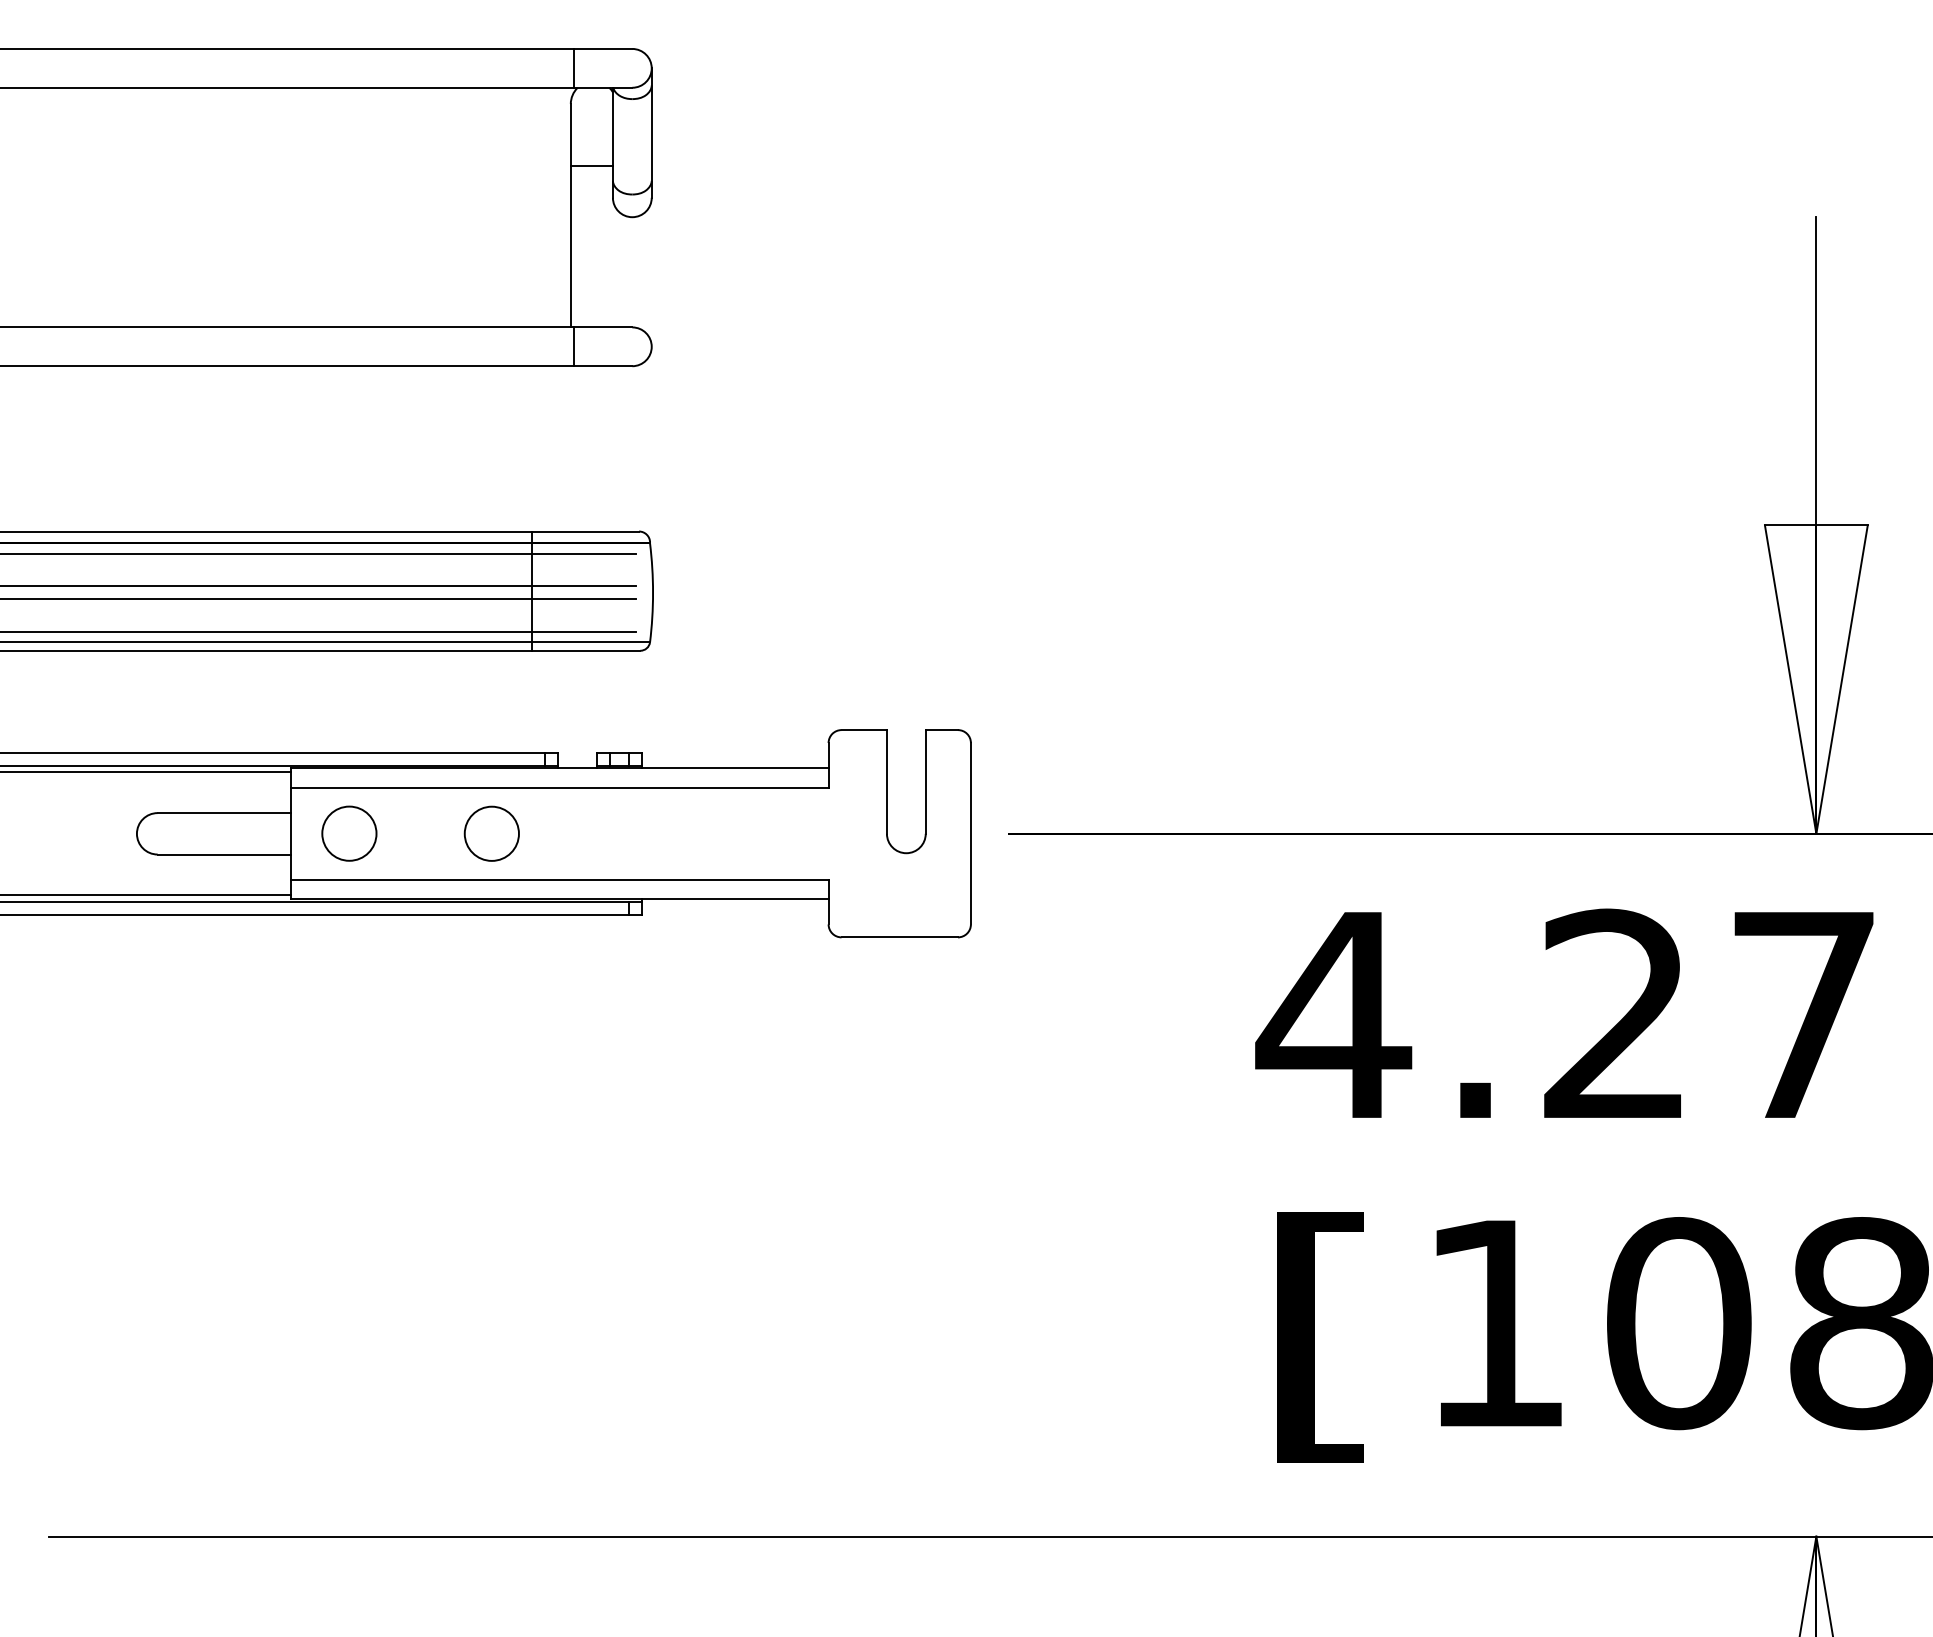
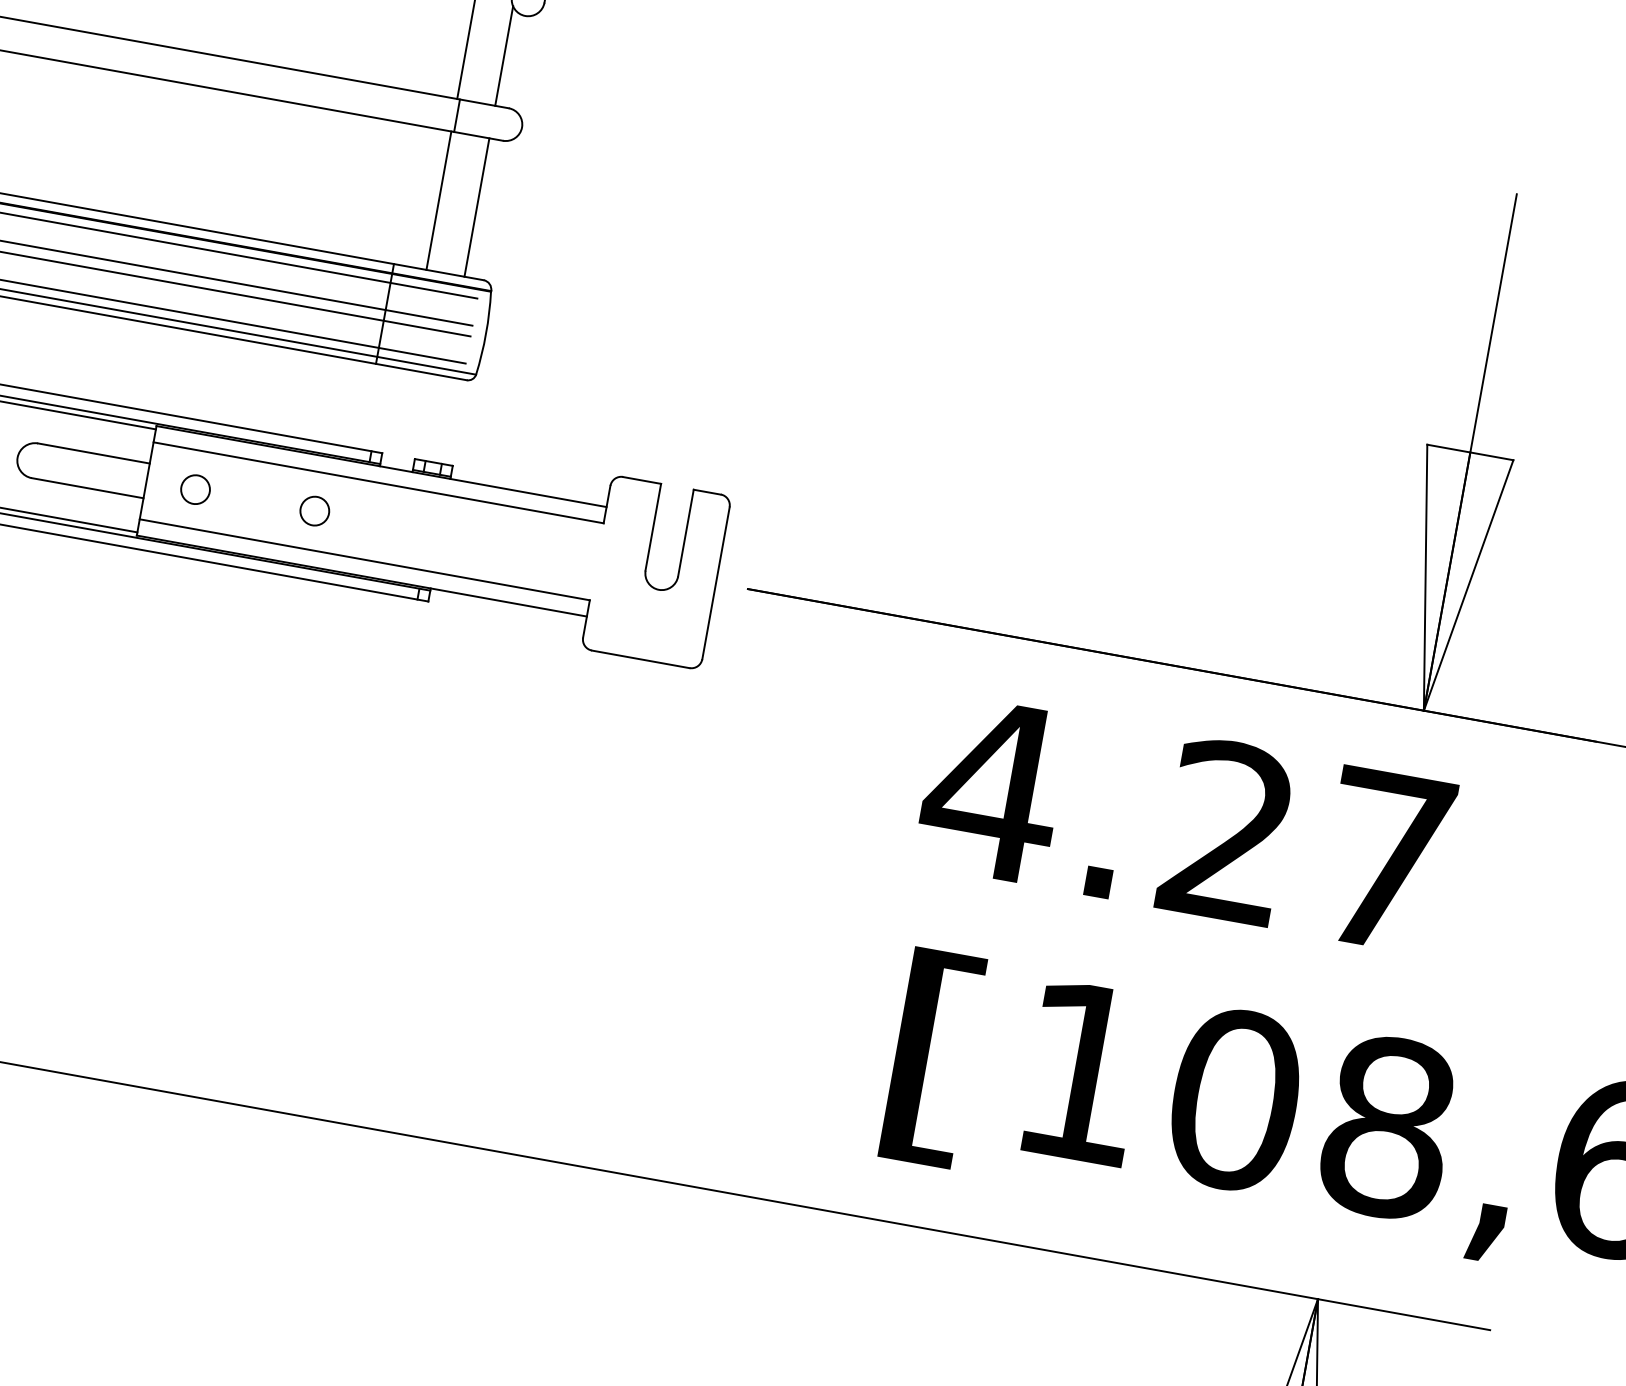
line: (616, 267) -> (504, 55), added
line: (570, 448) -> (438, 200), added
line: (616, 448) -> (477, 207), added
circle: (349, 833) -> (195, 489), size x0.62
circle: (491, 833) -> (314, 510), size x0.62

